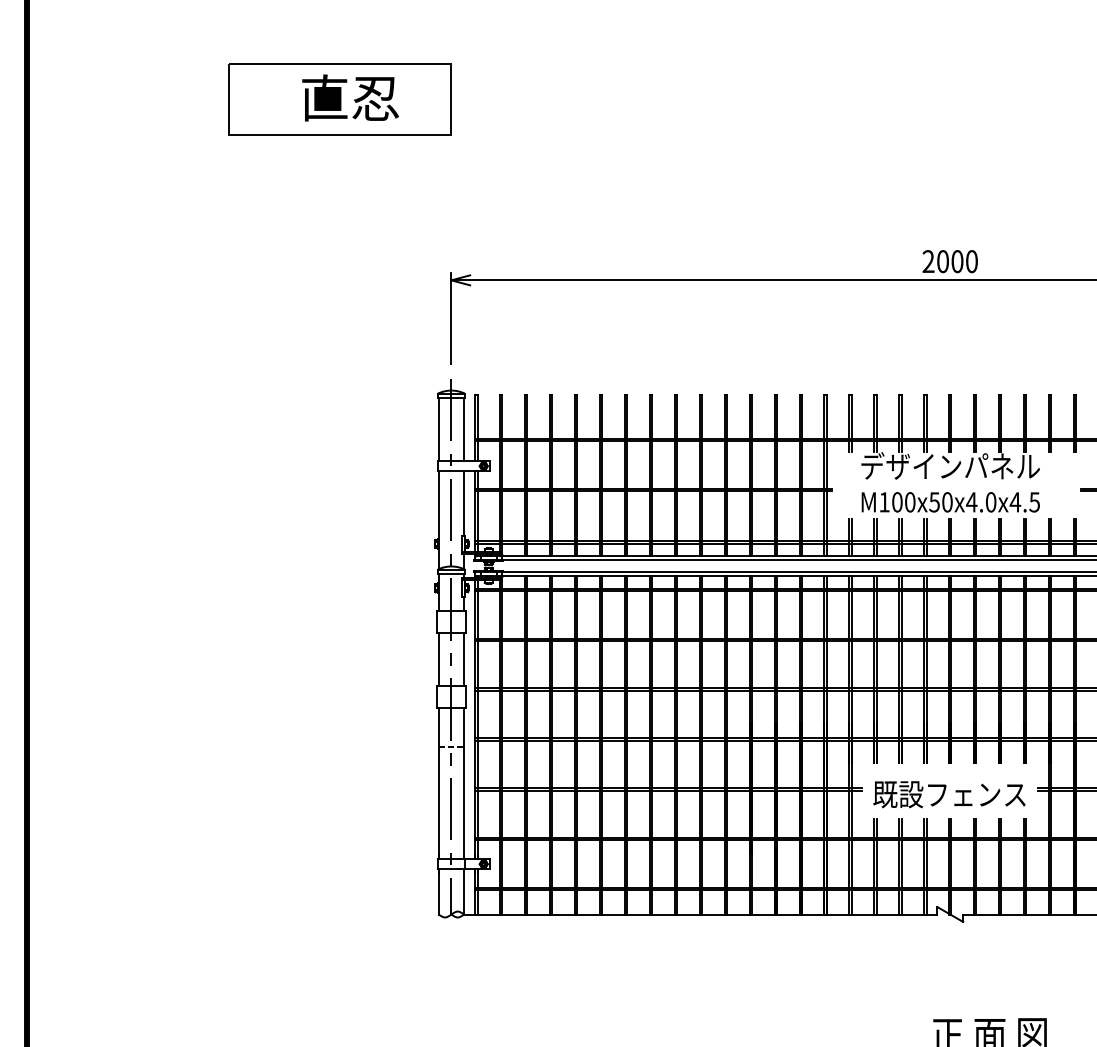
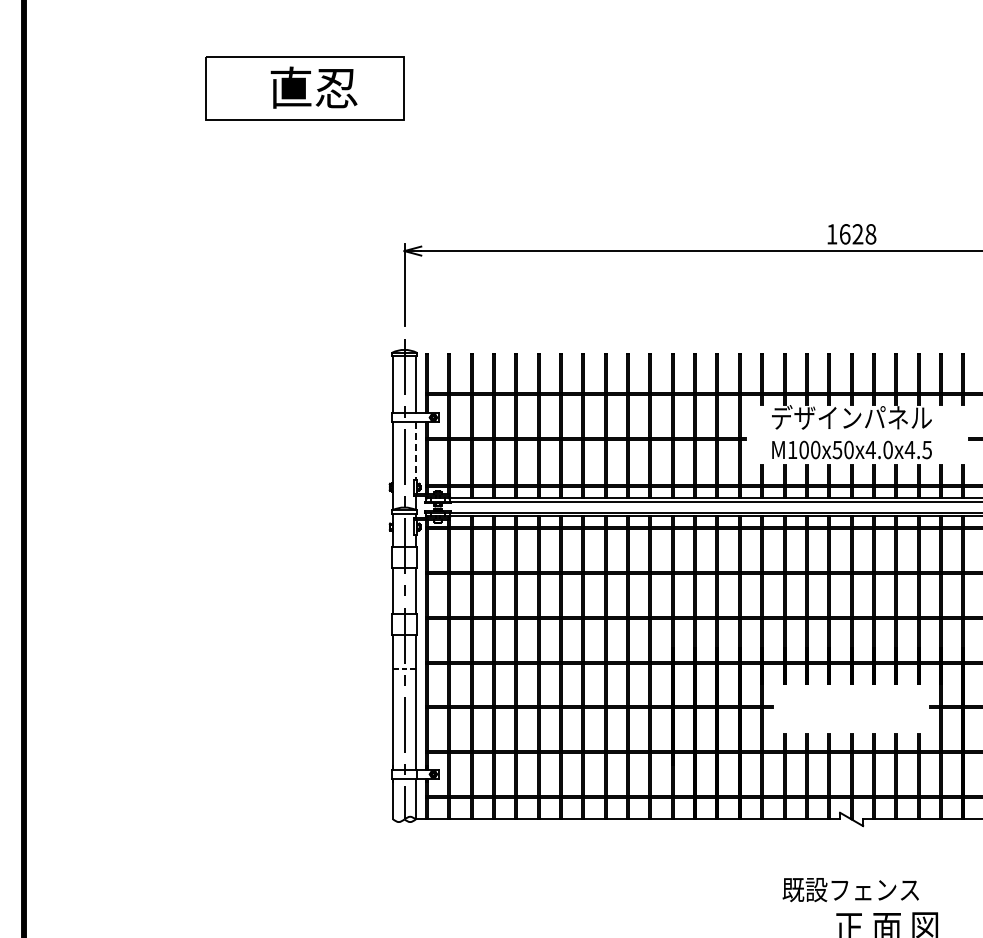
text: (950, 261) -> (851, 234), 2000 -> 1628
line: (463, 503) -> (415, 451), solid -> dashed
text: (949, 795) -> (850, 890), moved

